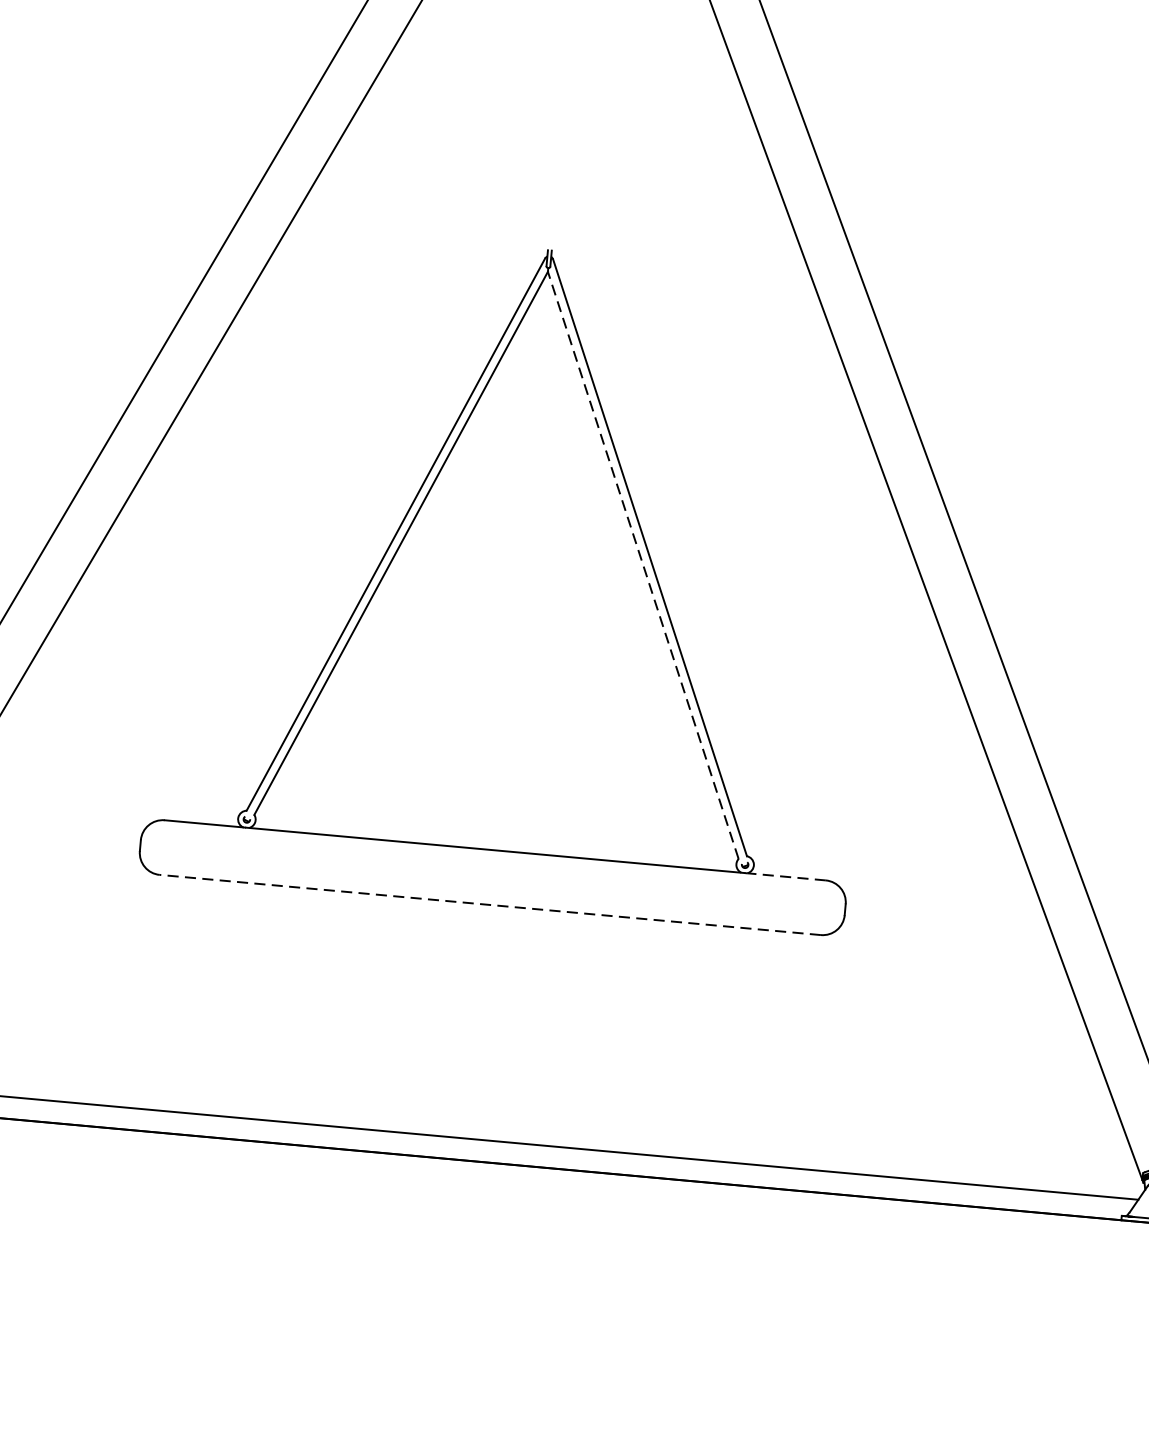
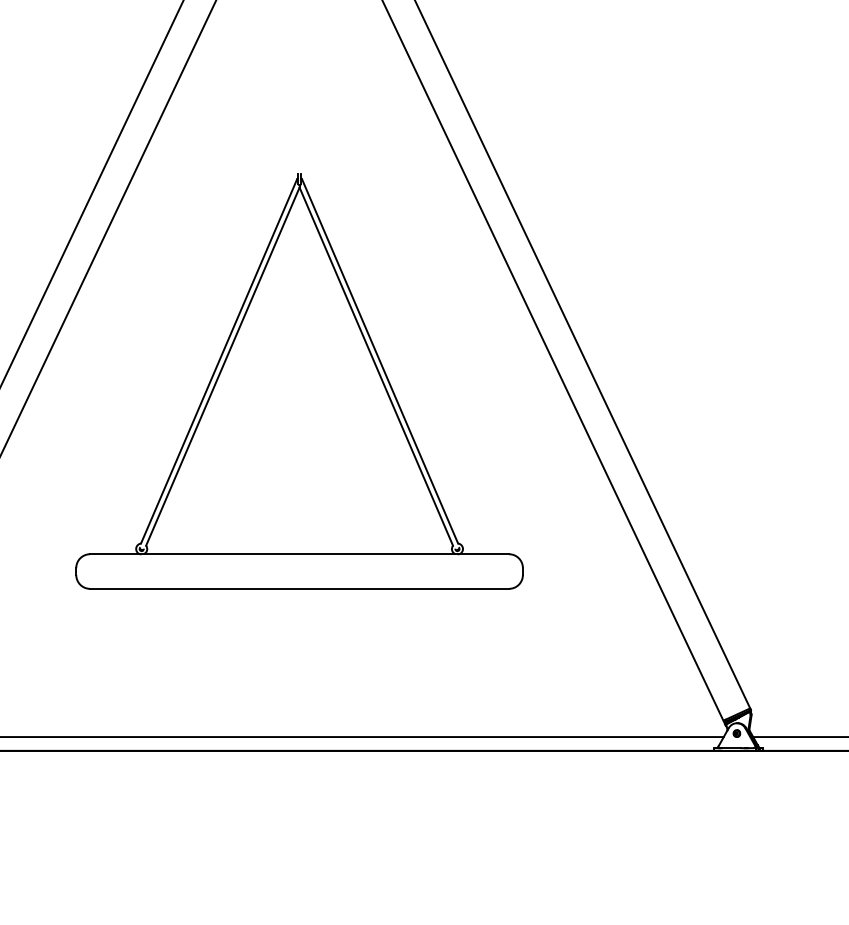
line: (643, 565) -> (376, 366), dashed -> solid
line: (787, 877) -> (484, 554), dashed -> solid
line: (490, 904) -> (299, 588), dashed -> solid

